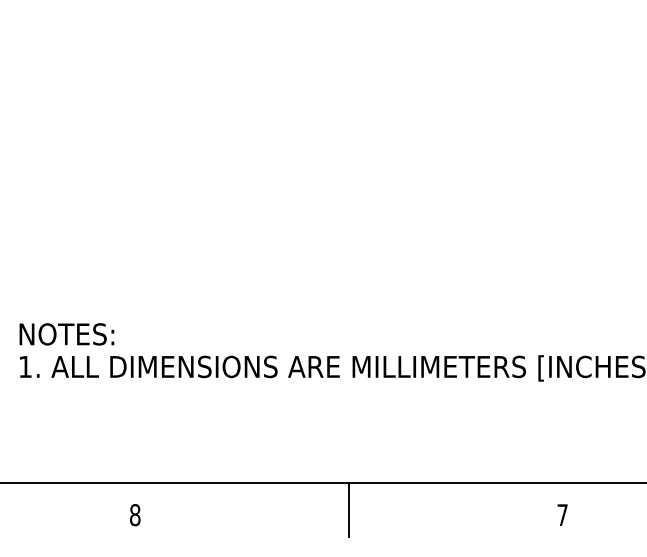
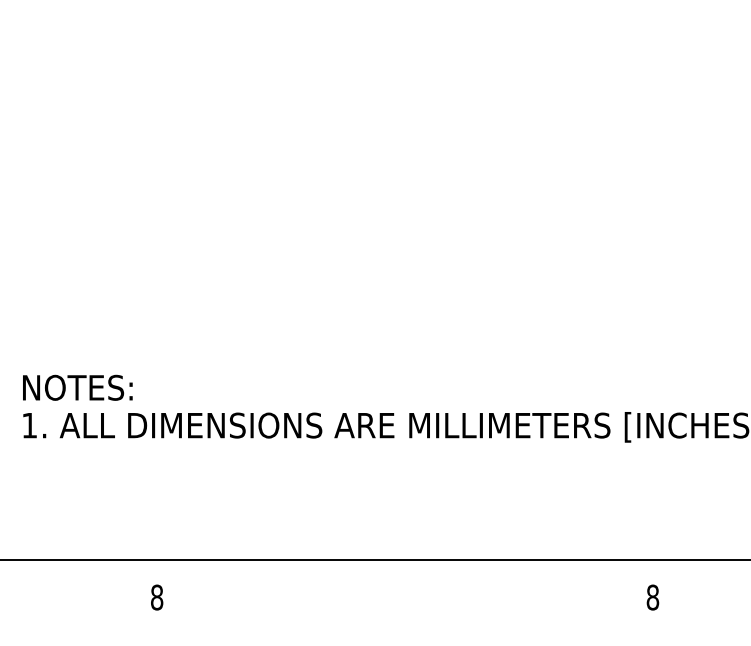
line: (348, 509) -> (404, 591), removed
text: (562, 515) -> (652, 597), 7 -> 8

